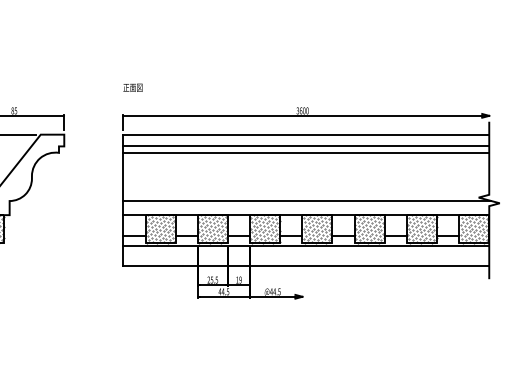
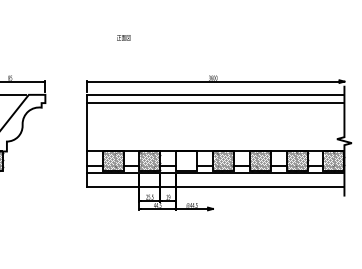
text: (132, 87) -> (123, 37), moved
line: (306, 152) -> (215, 107), removed
line: (306, 200) -> (215, 141), removed
hatch: (264, 229) -> (186, 161), removed

